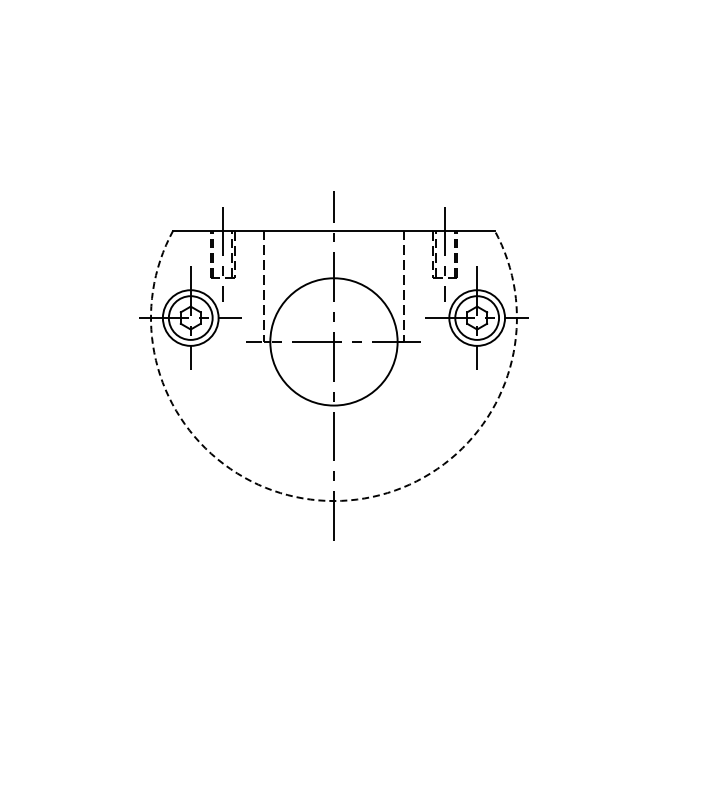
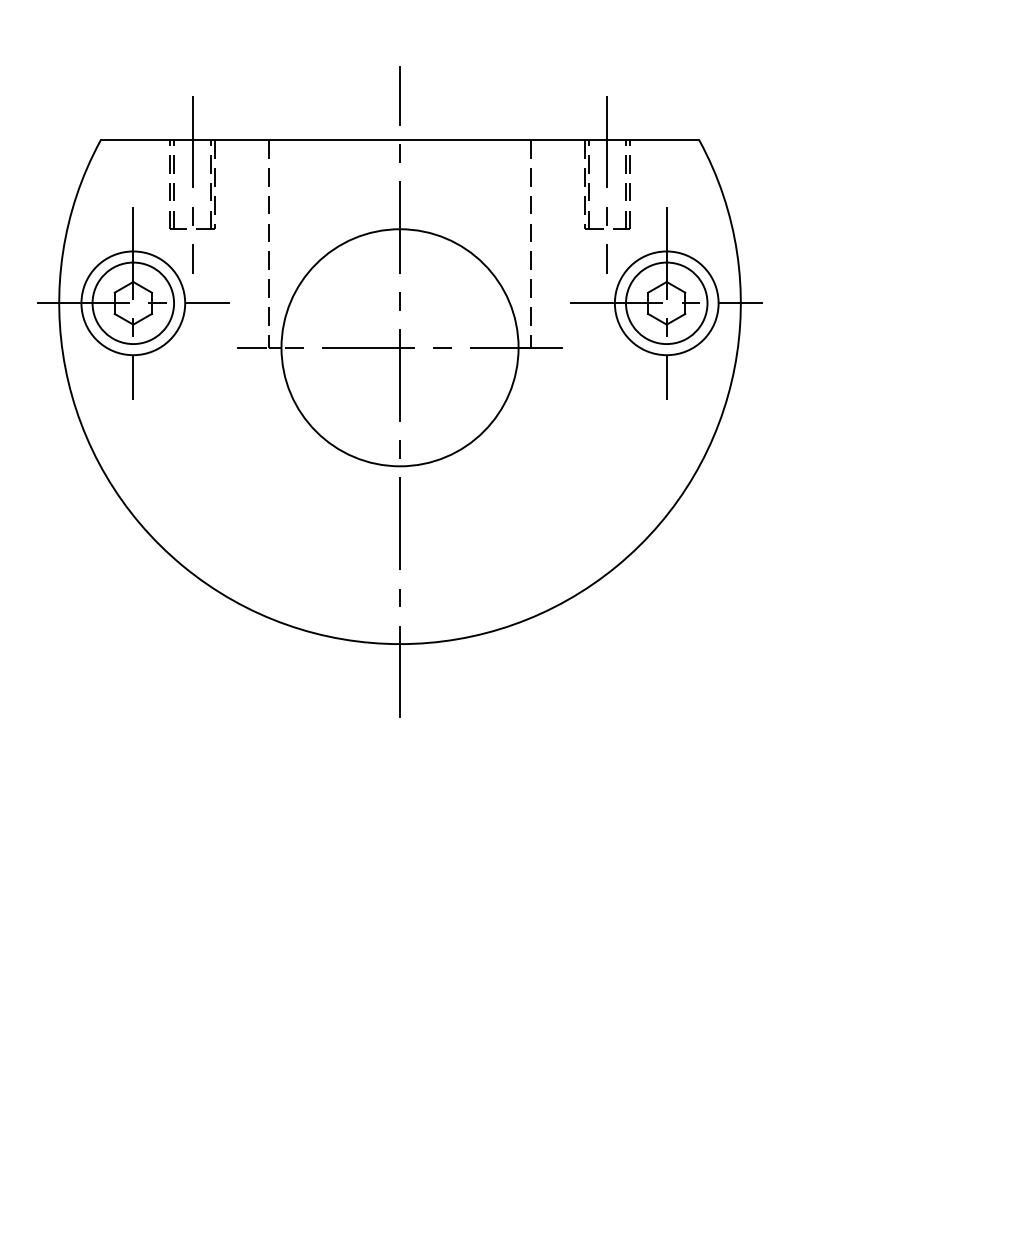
arc: (333, 501) -> (399, 644), dashed -> solid

